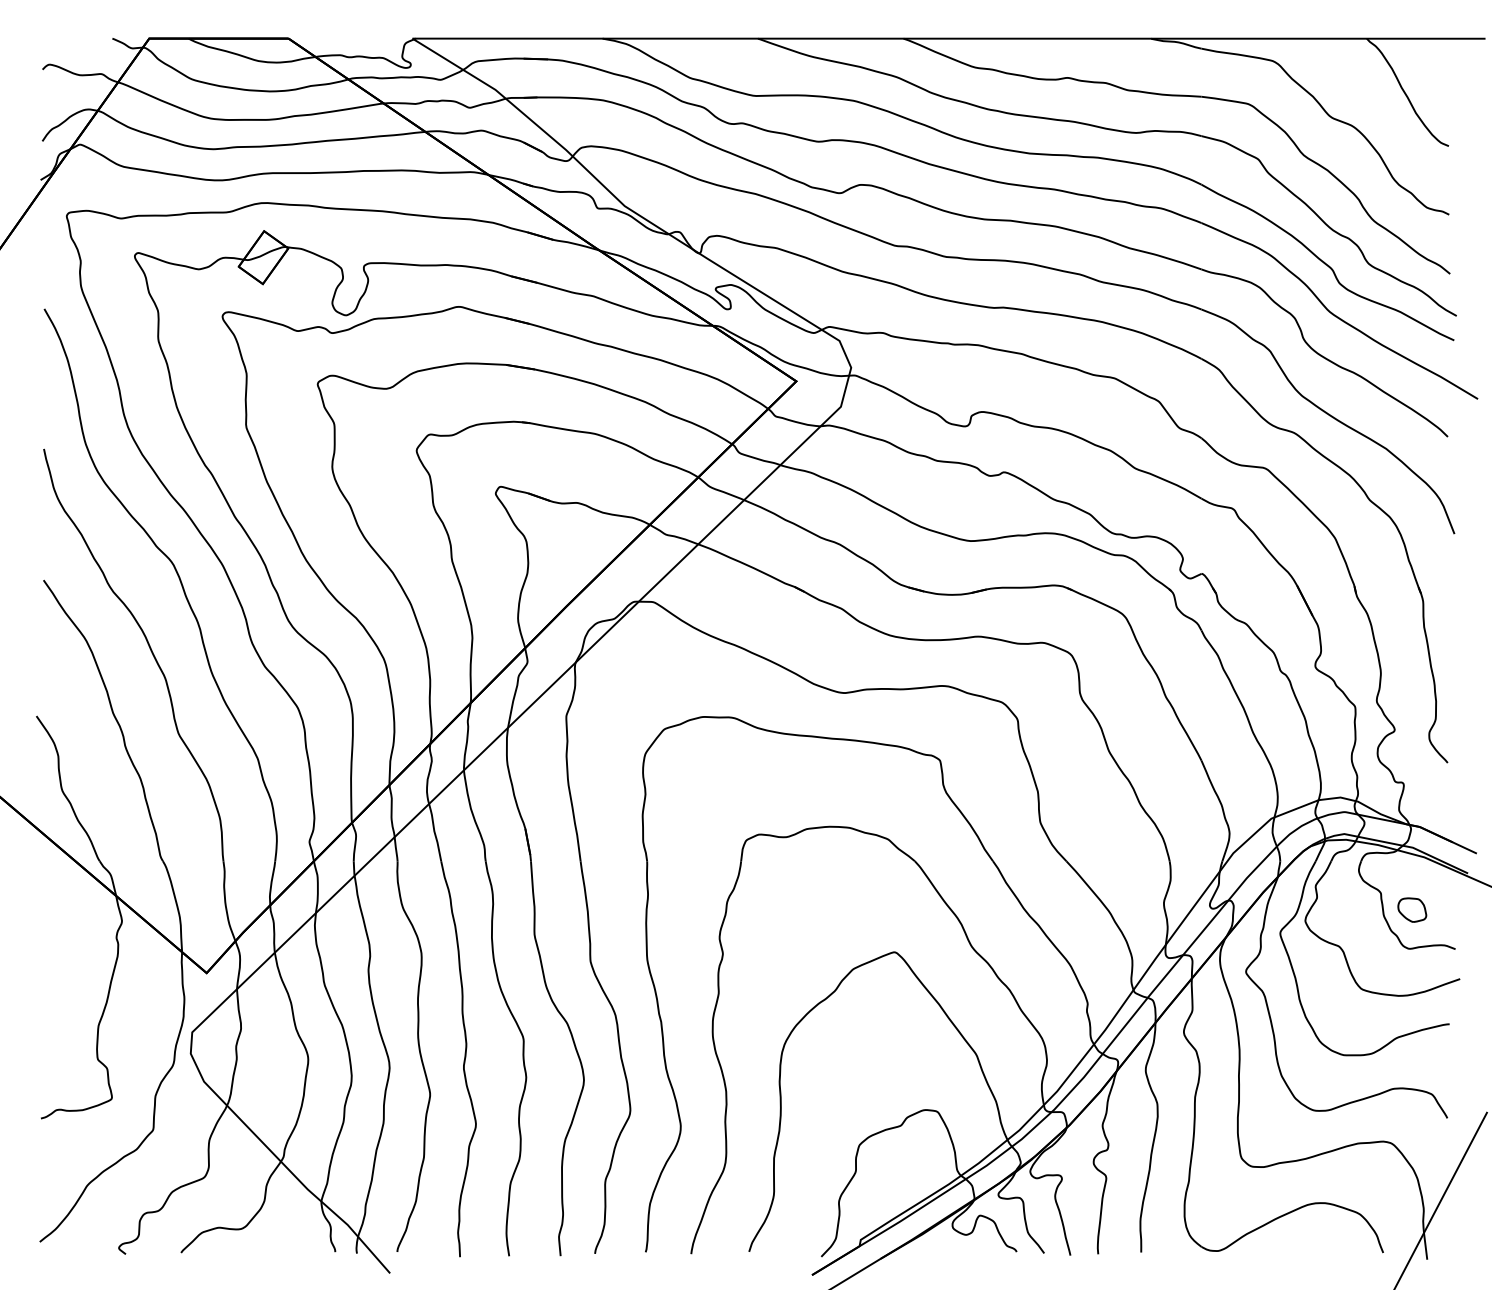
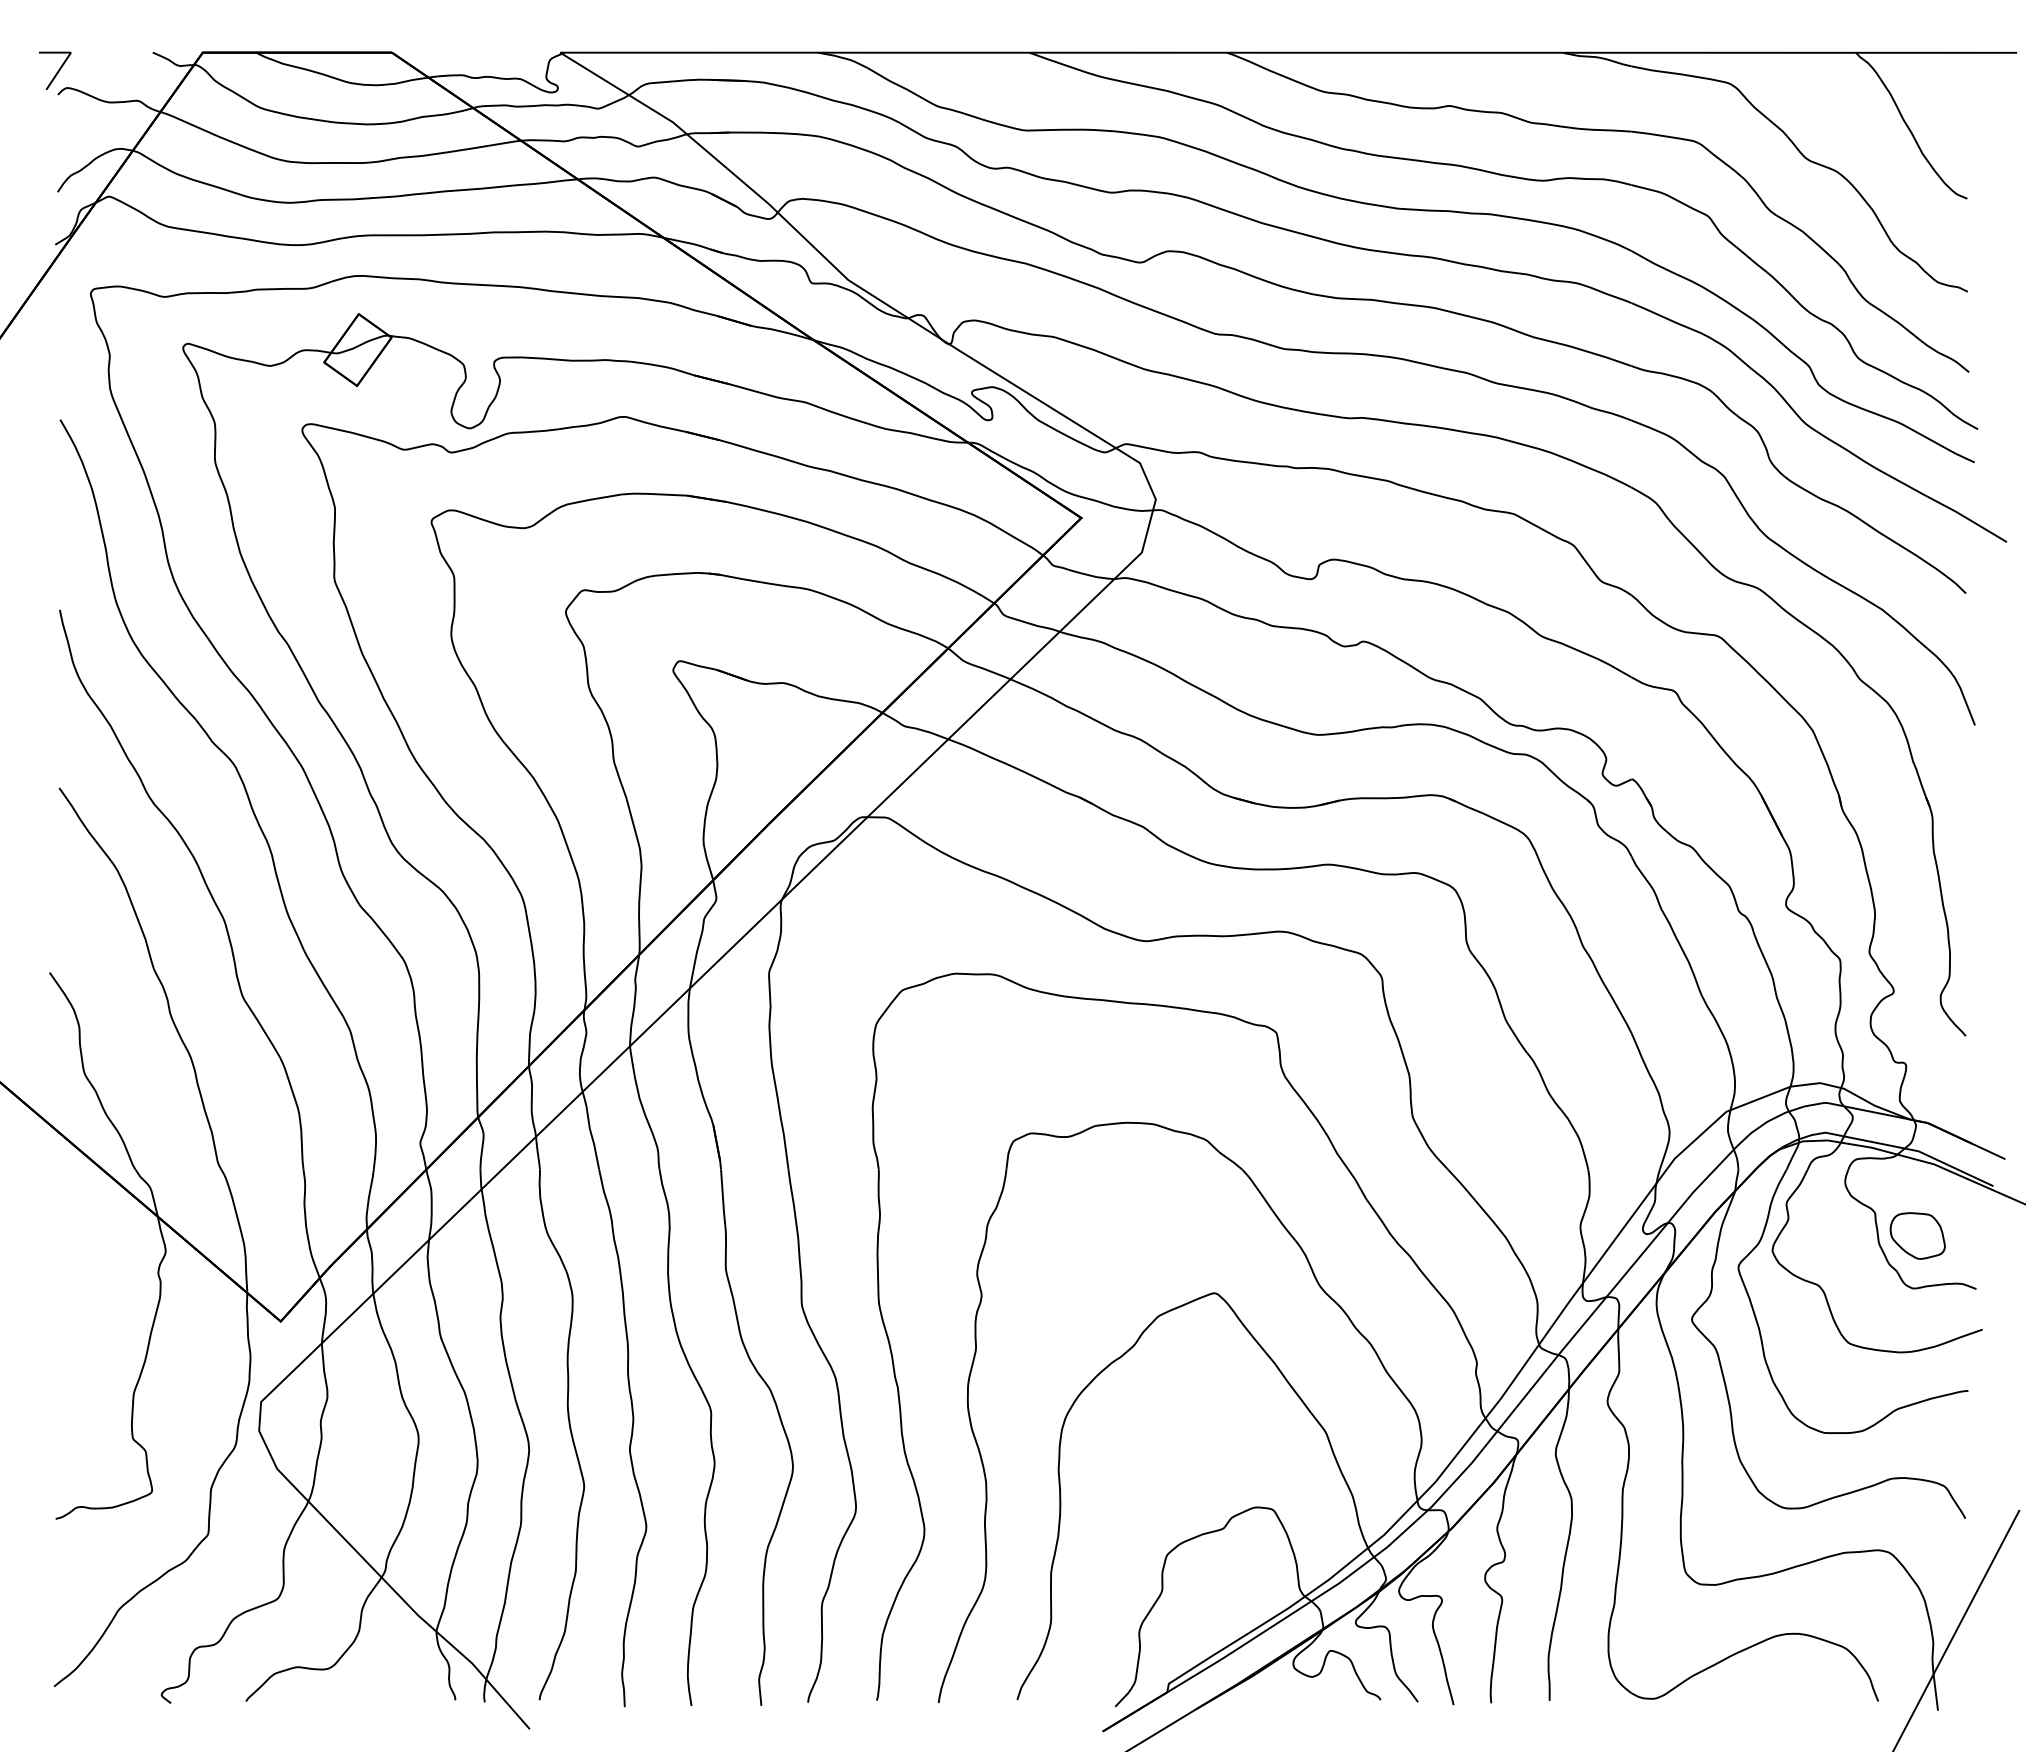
line: (42, 52) -> (57, 71), added
part: (1412, 909) -> (1917, 1235), size x1.43

